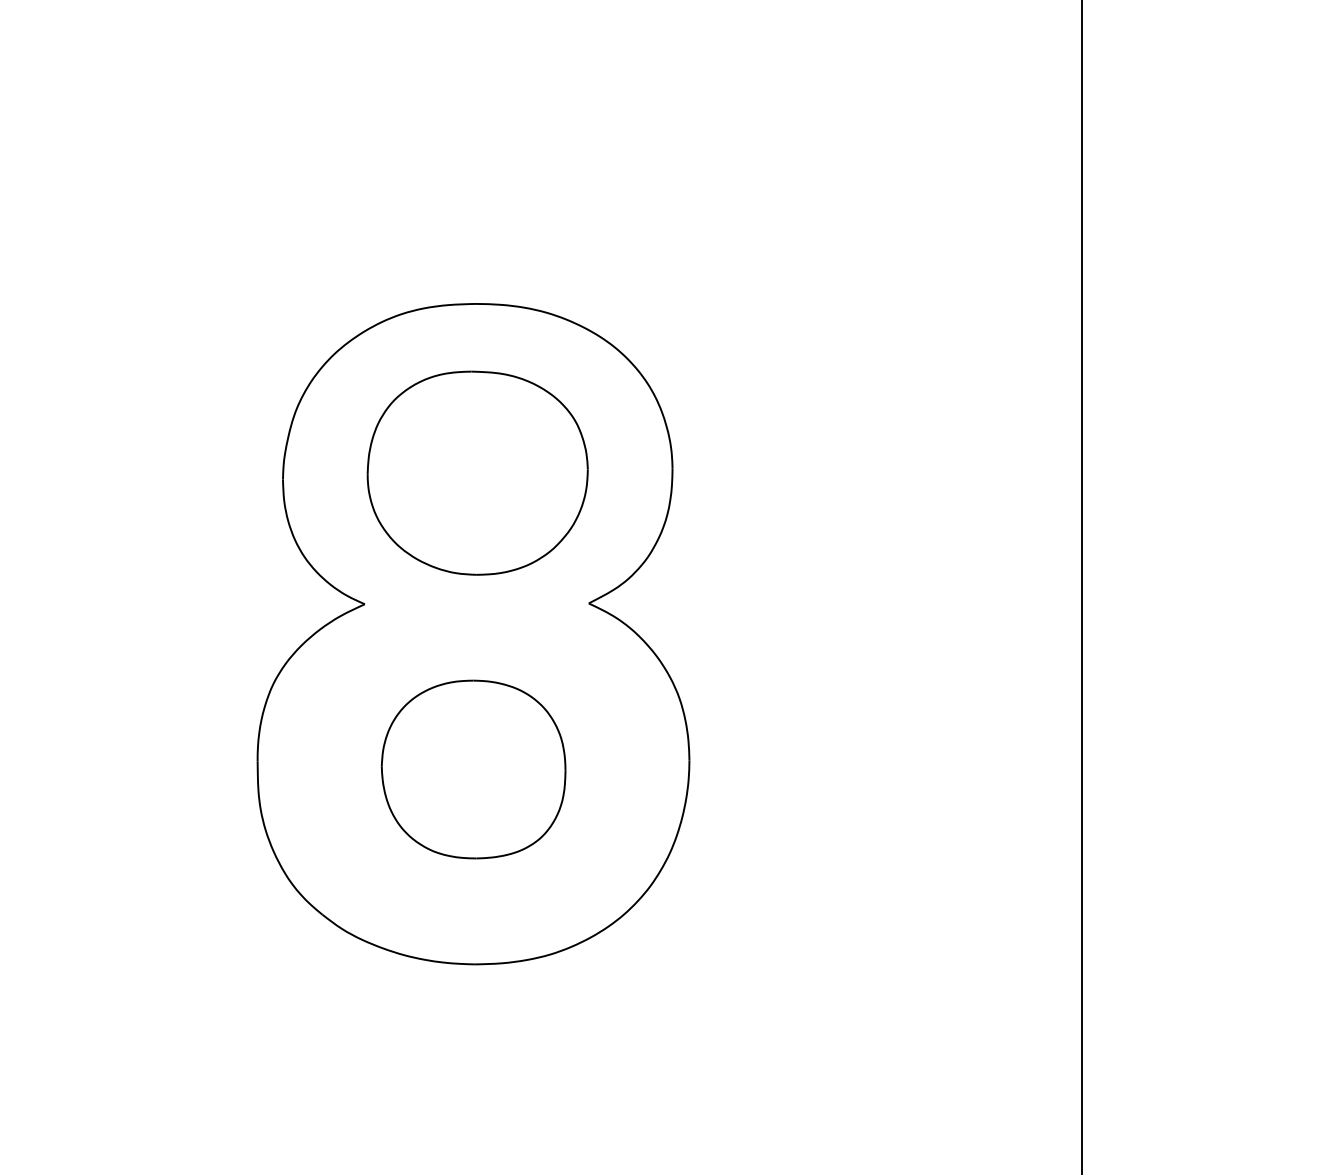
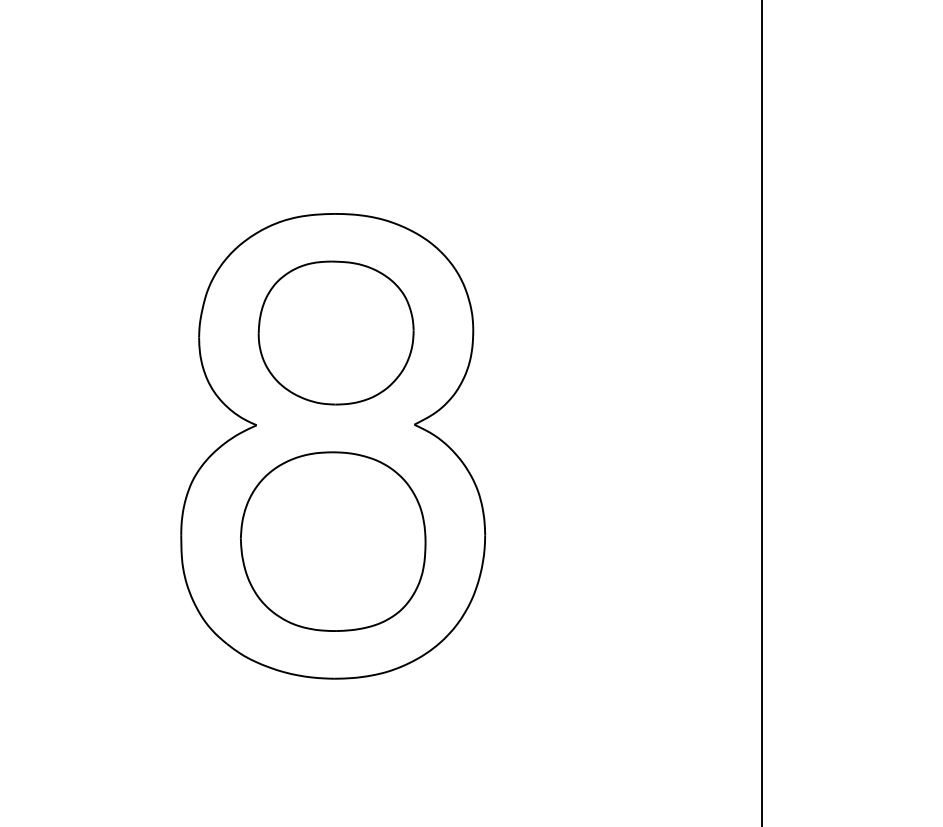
part: (473, 769) -> (333, 541), size x1.43

